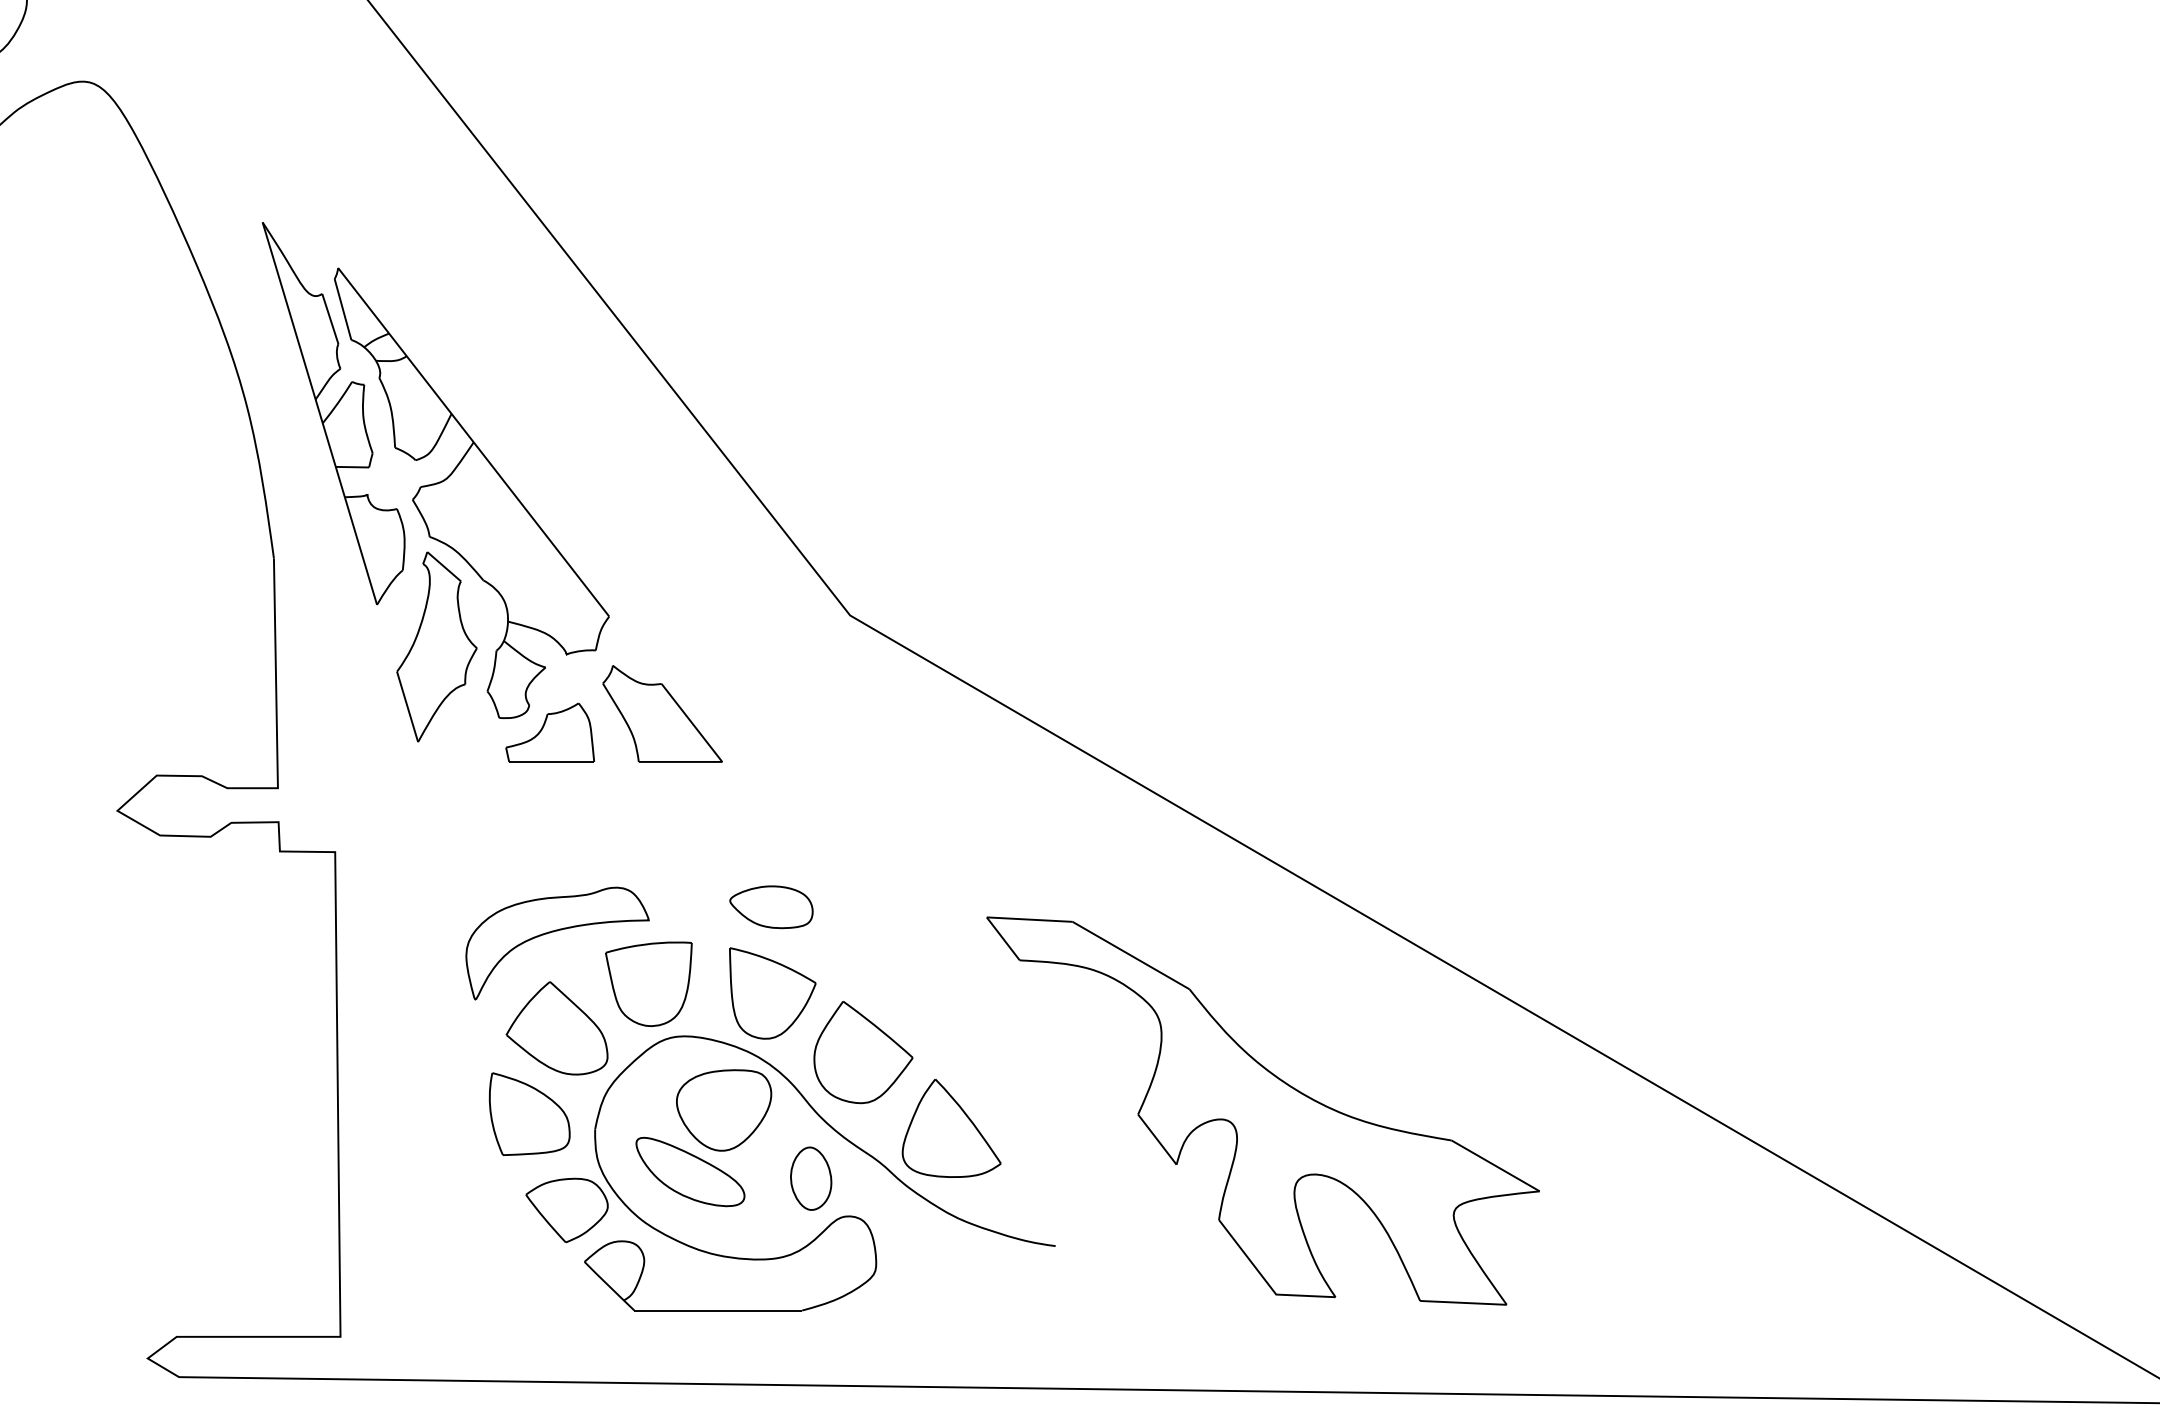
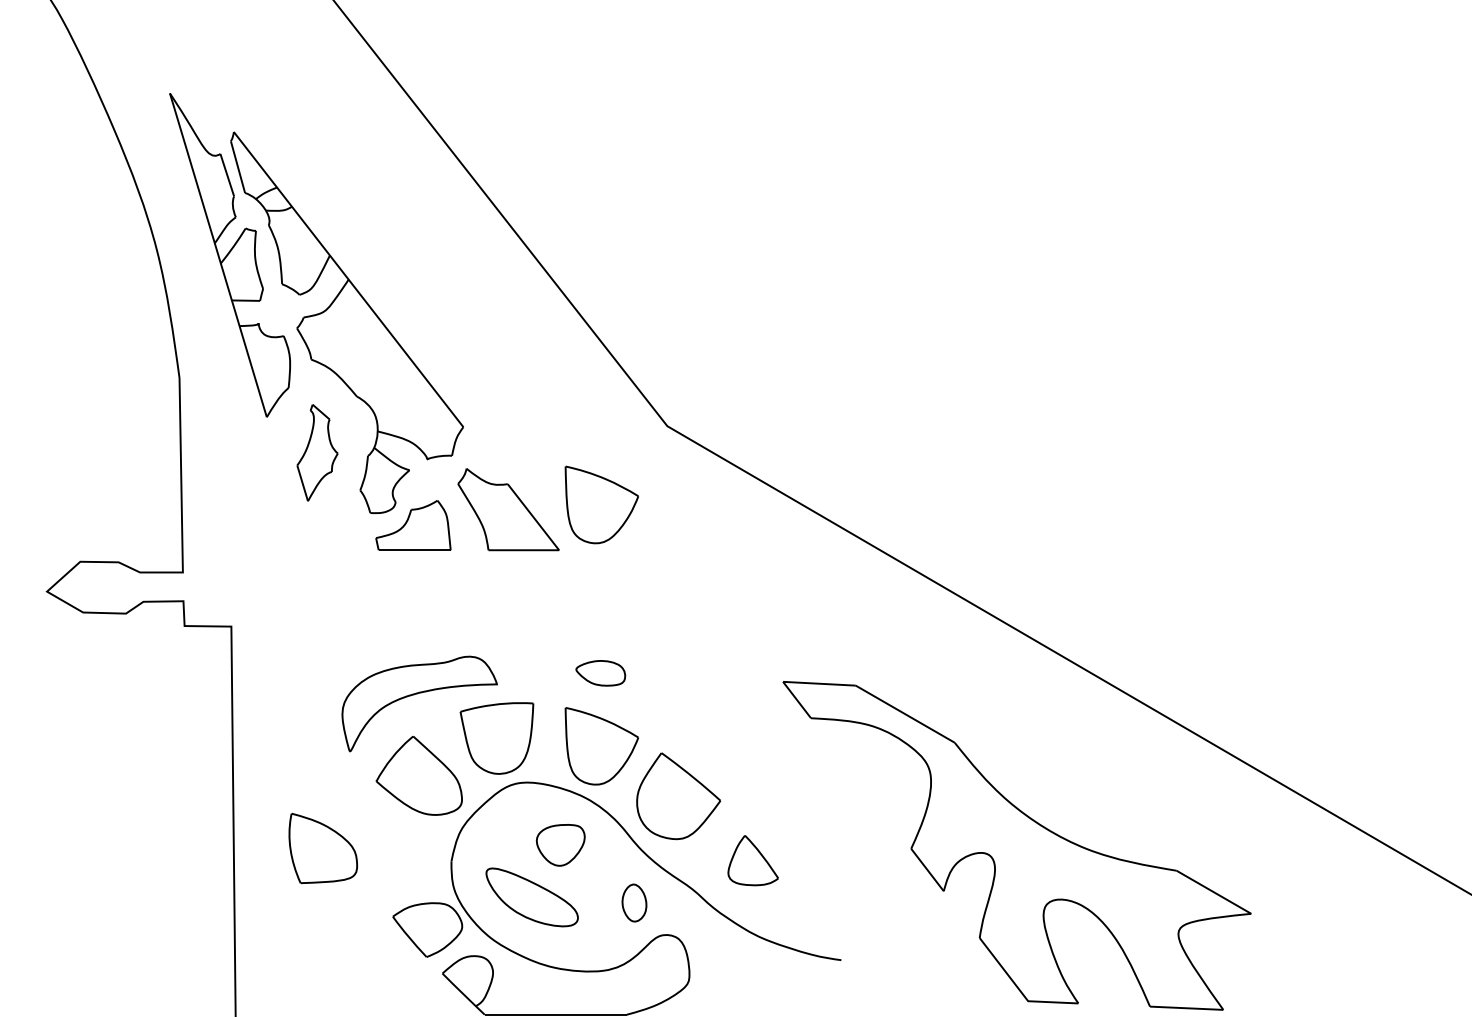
part: (436, 646) -> (317, 452), size x0.6
part: (772, 708) -> (601, 504), added
part: (771, 907) -> (600, 673), size x0.7
part: (724, 1110) -> (561, 845), size x0.6
part: (529, 1114) -> (323, 848), moved
part: (951, 1128) -> (753, 860), size x0.6
part: (811, 1178) -> (634, 902), size x0.7

